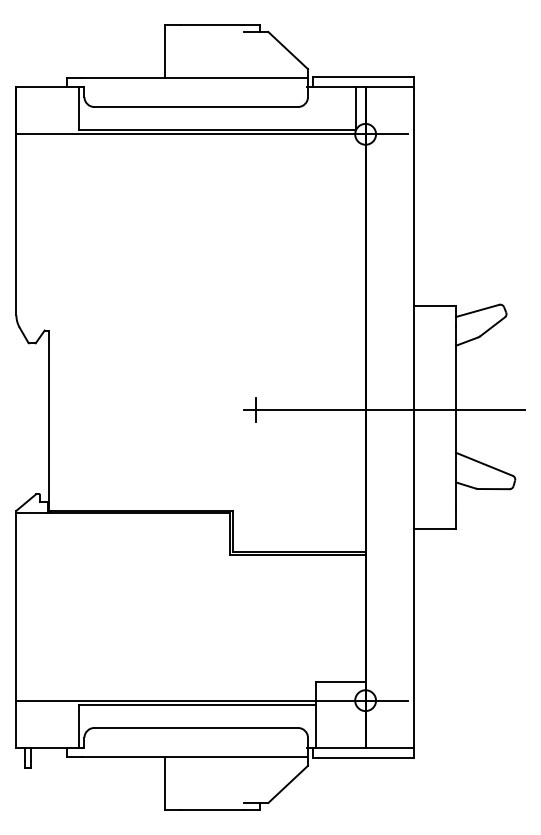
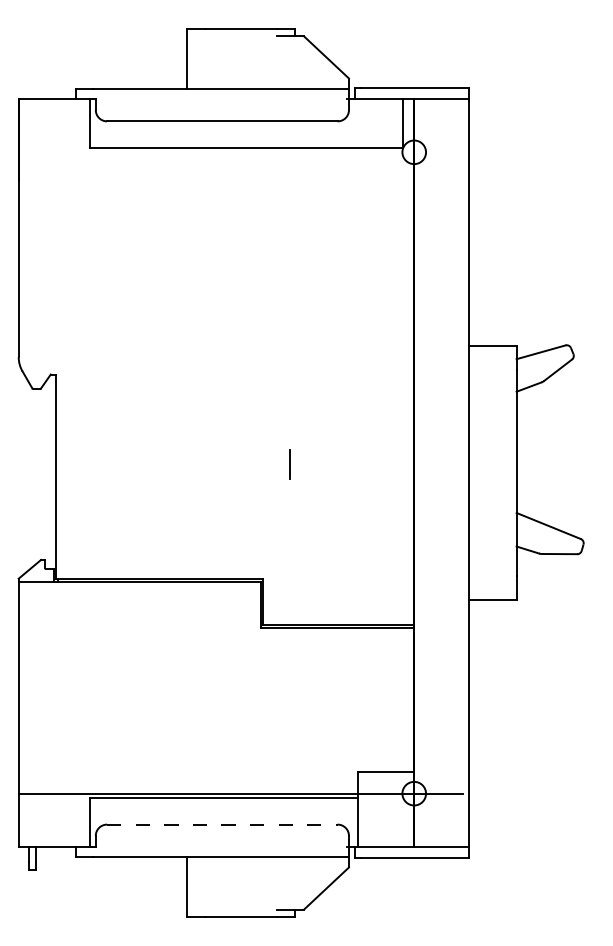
line: (212, 134) -> (240, 152), removed
line: (383, 410) -> (434, 465), removed
line: (196, 727) -> (222, 824), solid -> dashed

